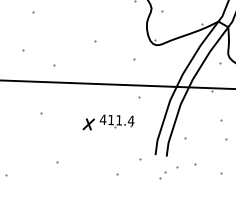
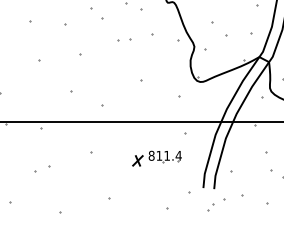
text: (103, 119) -> (151, 155), 411.4 -> 811.4

